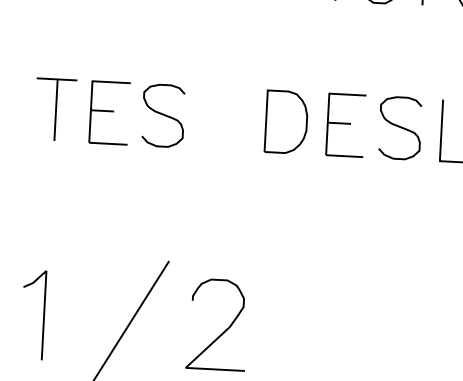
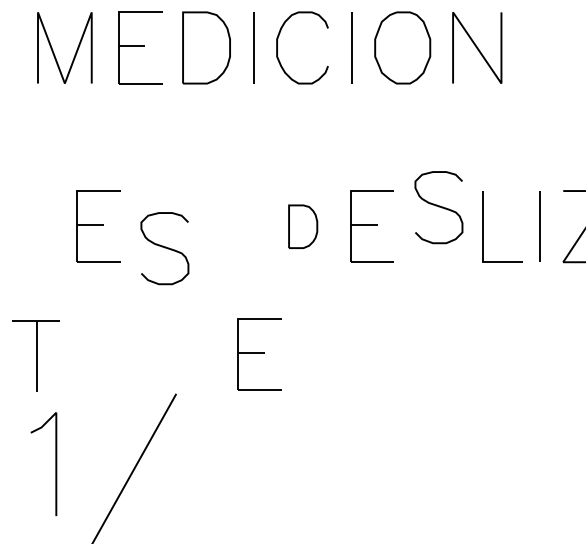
part: (55, 109) -> (35, 355), moved
curve: (163, 115) -> (164, 248), moved
part: (285, 122) -> (302, 226), size x0.6
curve: (399, 128) -> (438, 207), moved
part: (242, 230) -> (259, 354), added
curve: (43, 315) -> (55, 464), moved
curve: (223, 331) -> (243, 471), removed

